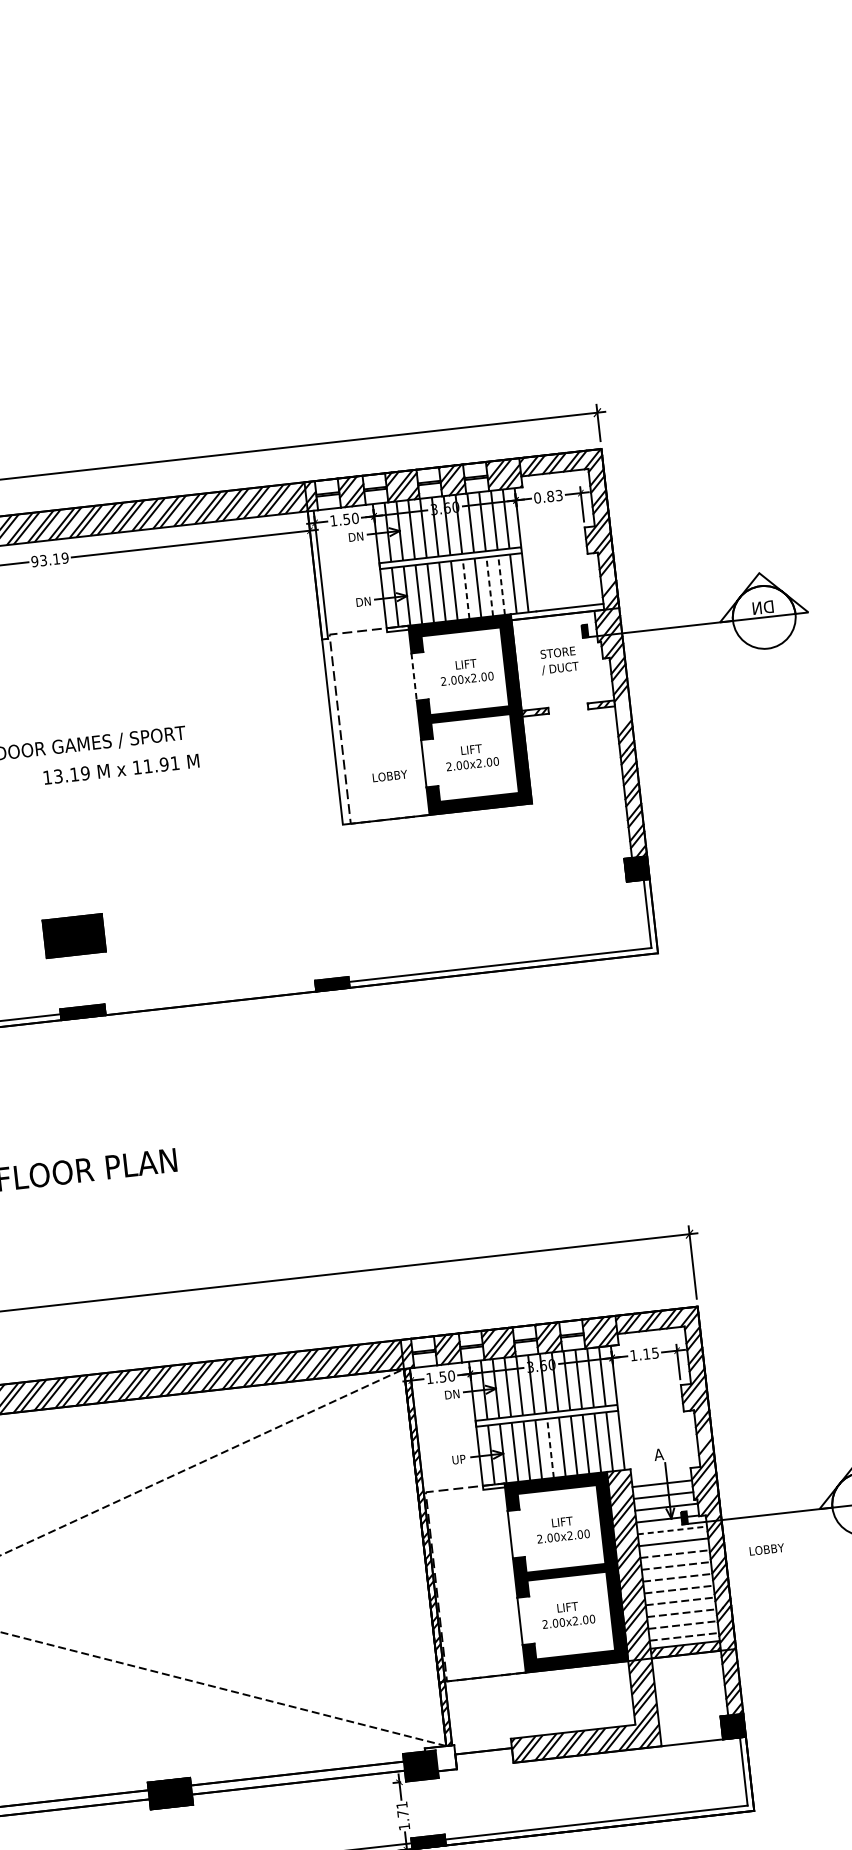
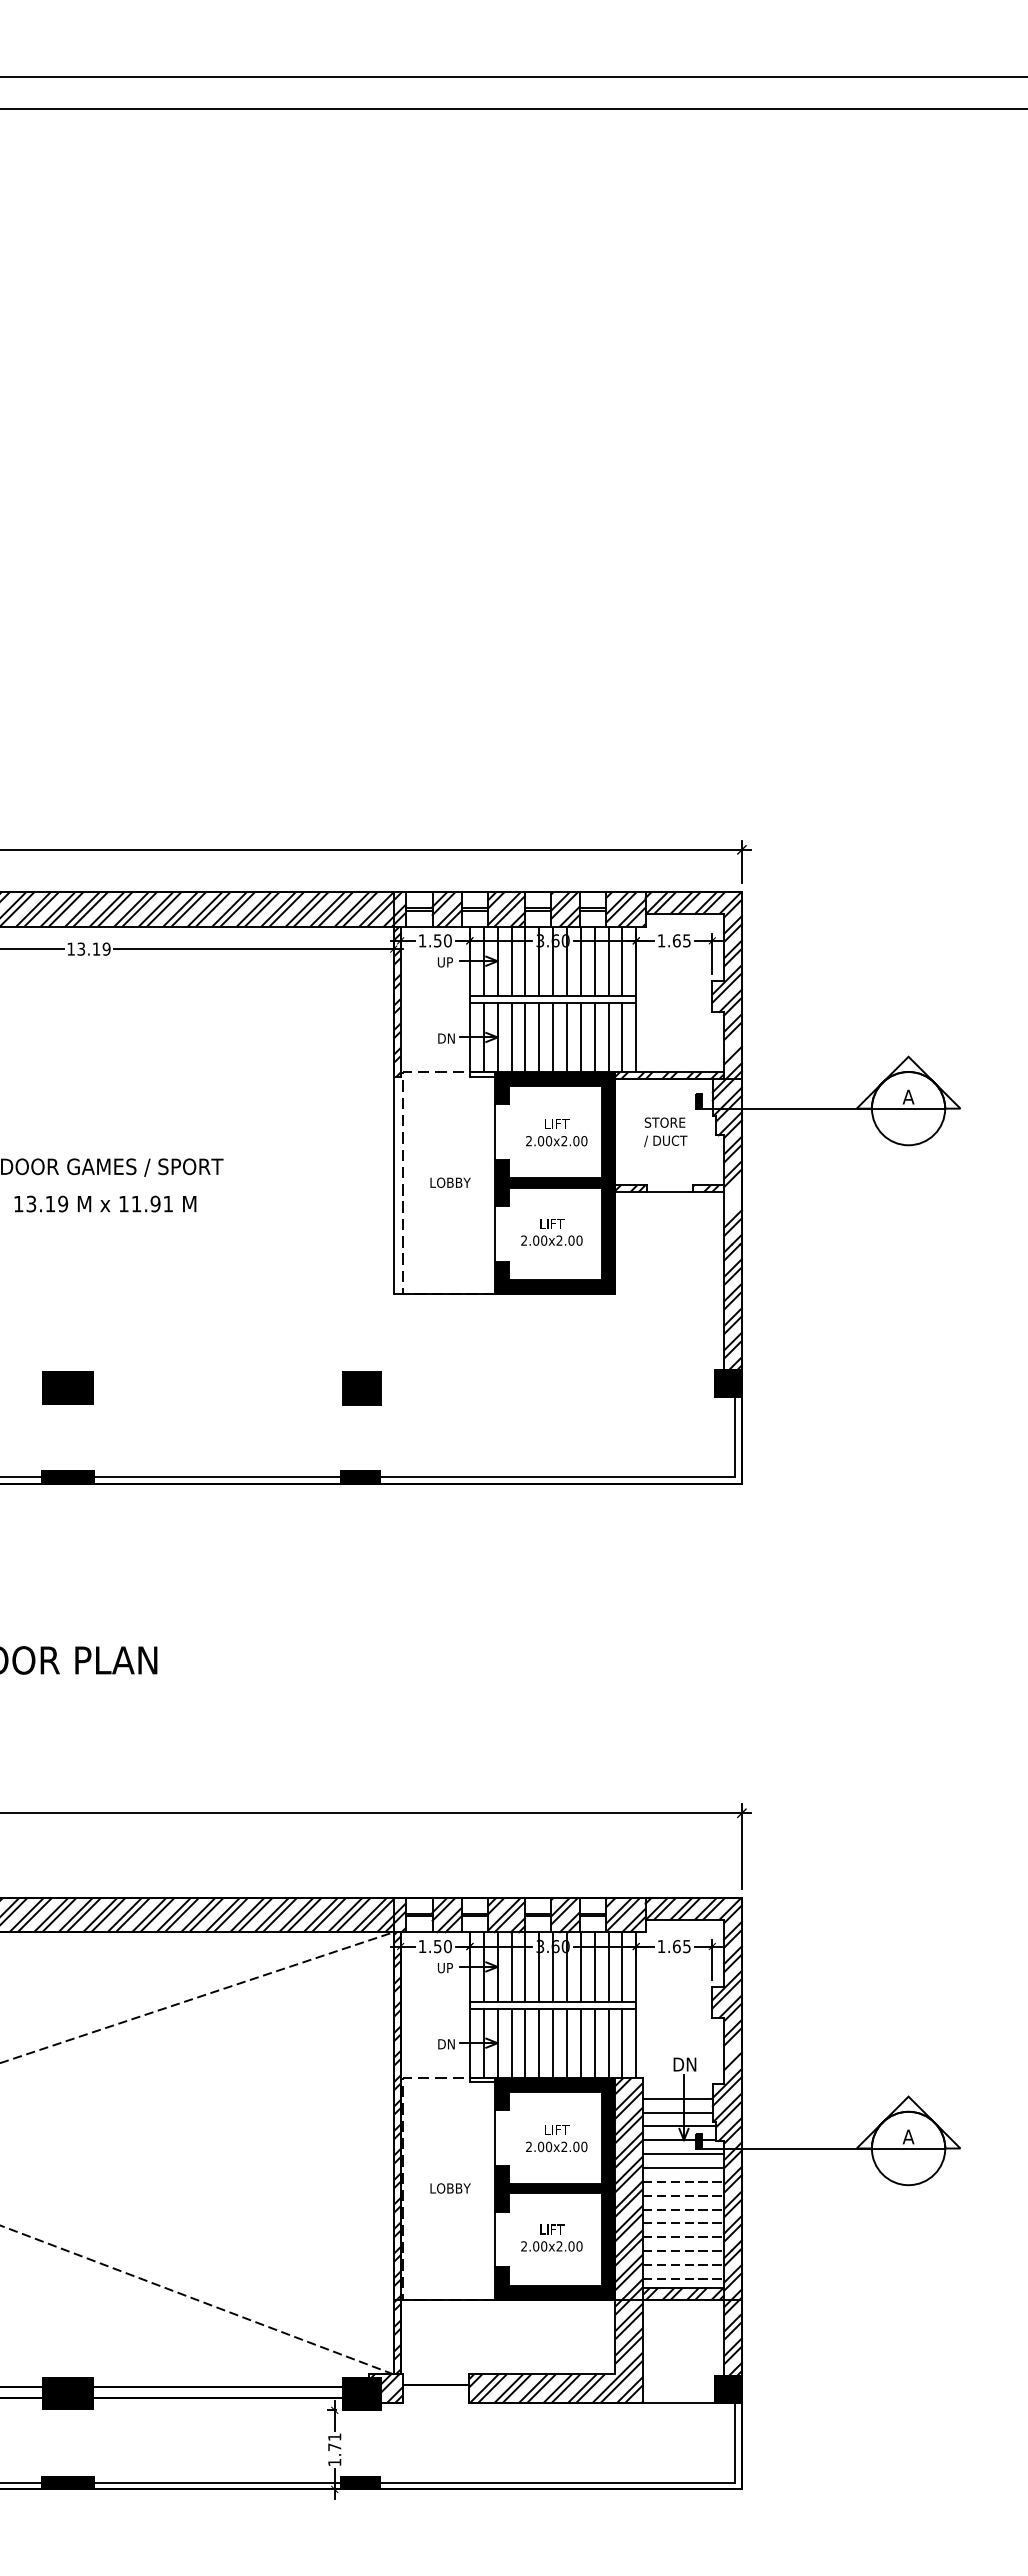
text: (547, 496) -> (673, 940), 0.83 -> 1.65
text: (355, 537) -> (445, 962), DN -> UP
text: (35, 560) -> (71, 948), 93.19 -> 13.19
hatch: (317, 575) -> (396, 1001), added
line: (501, 585) -> (608, 1037), dashed -> solid
line: (489, 586) -> (594, 1037), dashed -> solid
line: (465, 589) -> (566, 1037), dashed -> solid
text: (763, 607) -> (908, 1096), DN -> A
hatch: (557, 612) -> (669, 1075), added
line: (414, 677) -> (495, 1132), dashed -> solid
line: (568, 711) -> (669, 1192), added
text: (121, 768) -> (105, 1203), moved
text: (389, 775) -> (450, 1182), moved
part: (324, 908) -> (361, 1388), added
part: (73, 935) -> (67, 1387), size x0.71
line: (210, 997) -> (217, 1476), added
text: (646, 1354) -> (676, 1946), 1.15 -> 1.65
text: (451, 1394) -> (445, 1968), DN -> UP
line: (550, 1448) -> (553, 2043), dashed -> solid
text: (664, 1453) -> (684, 2064), A -> DN
text: (459, 1459) -> (446, 2044), UP -> DN
line: (672, 1530) -> (683, 2154), dashed -> solid
text: (766, 1549) -> (450, 2188), moved
hatch: (442, 1758) -> (387, 2388), added

